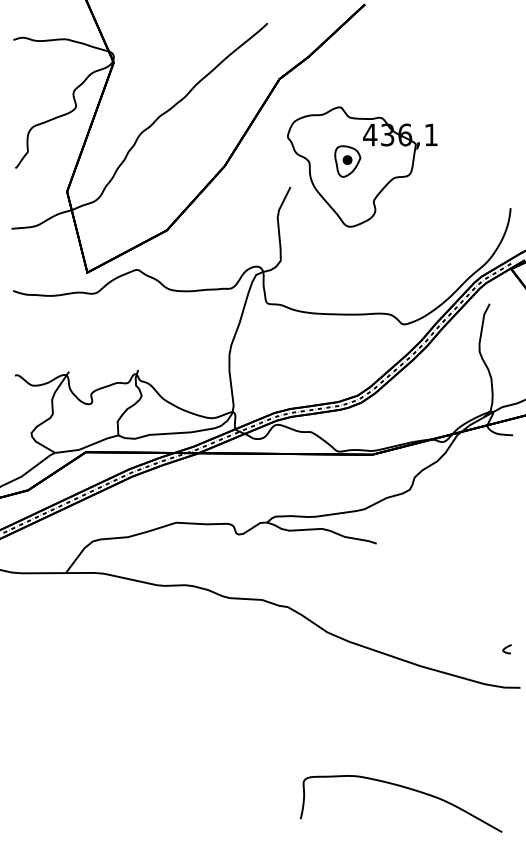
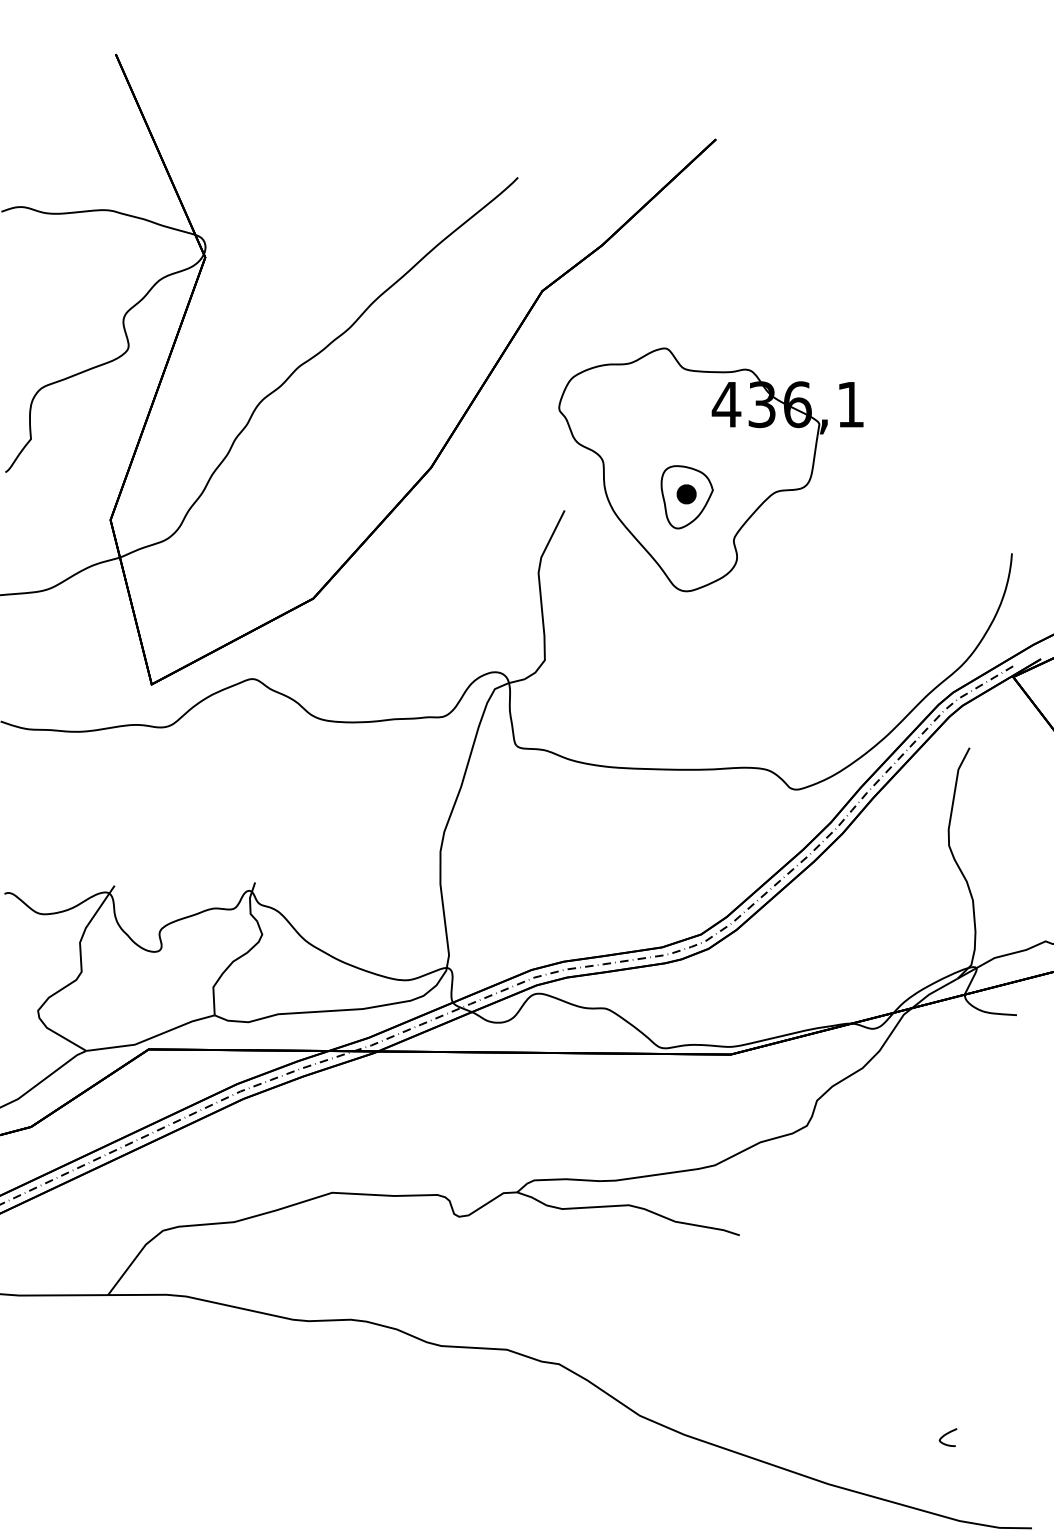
part: (347, 161) -> (686, 497), moved
curve: (506, 648) -> (946, 1436), moved

